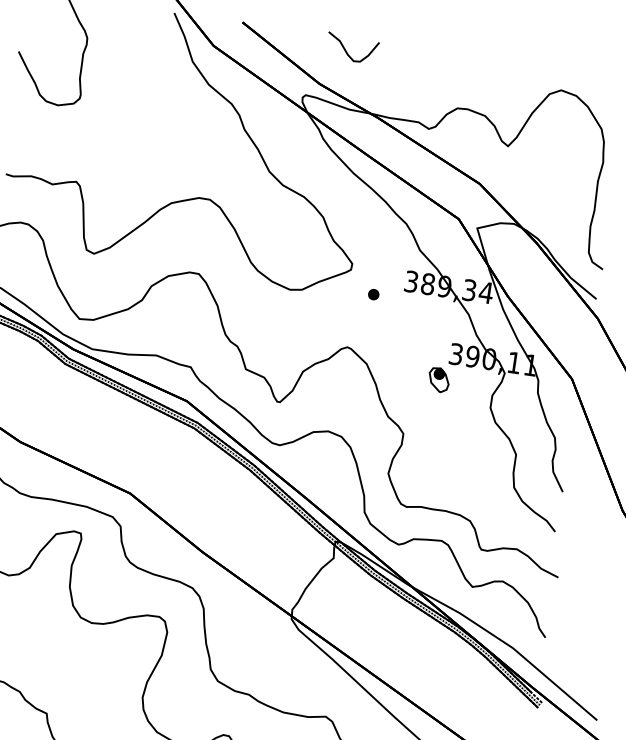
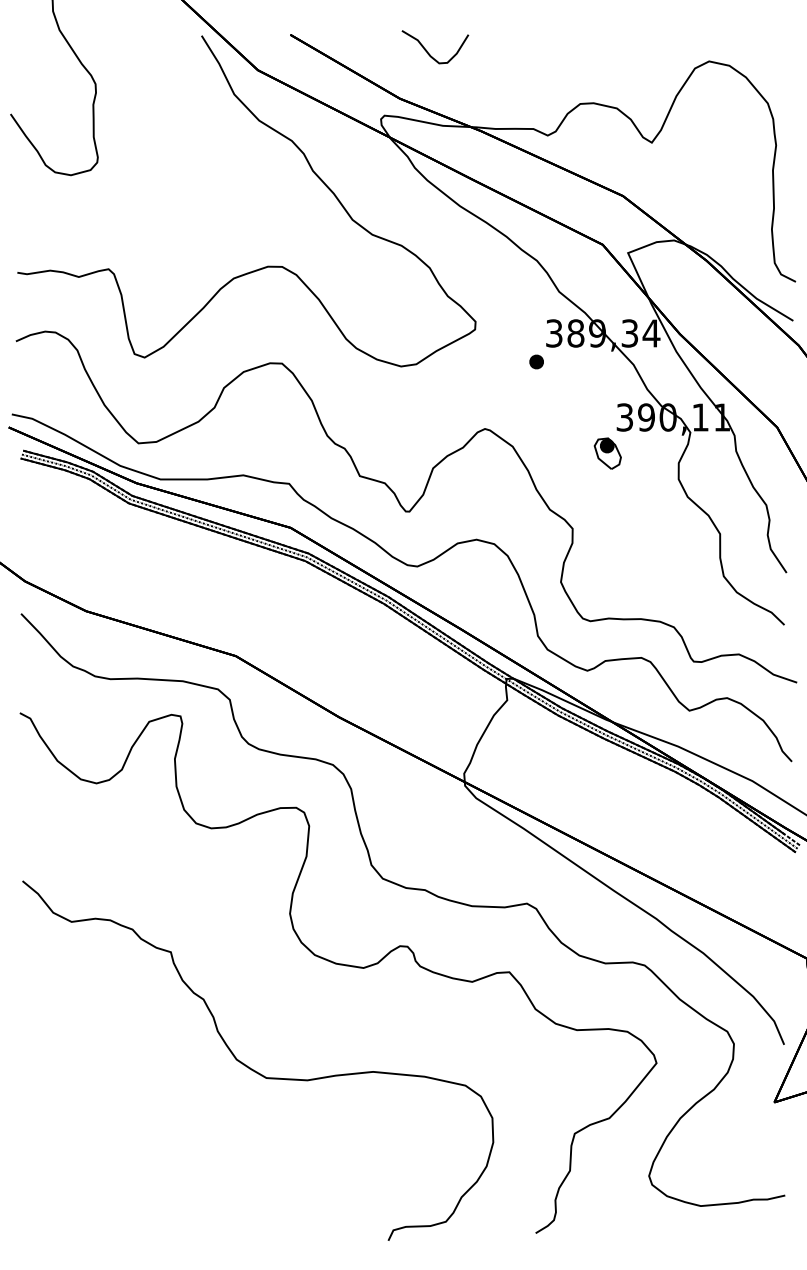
part: (373, 294) -> (536, 361), moved

